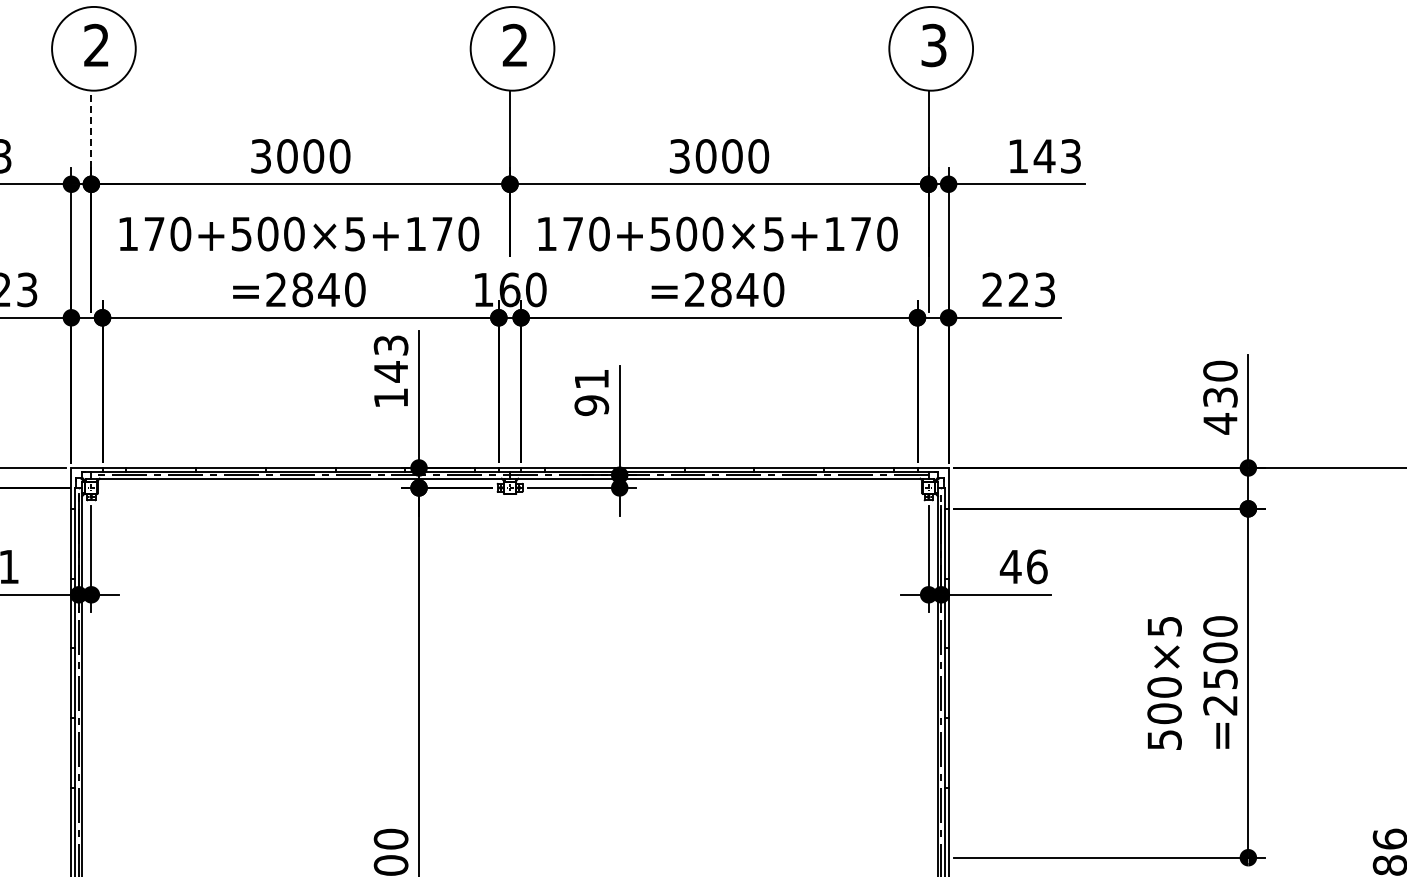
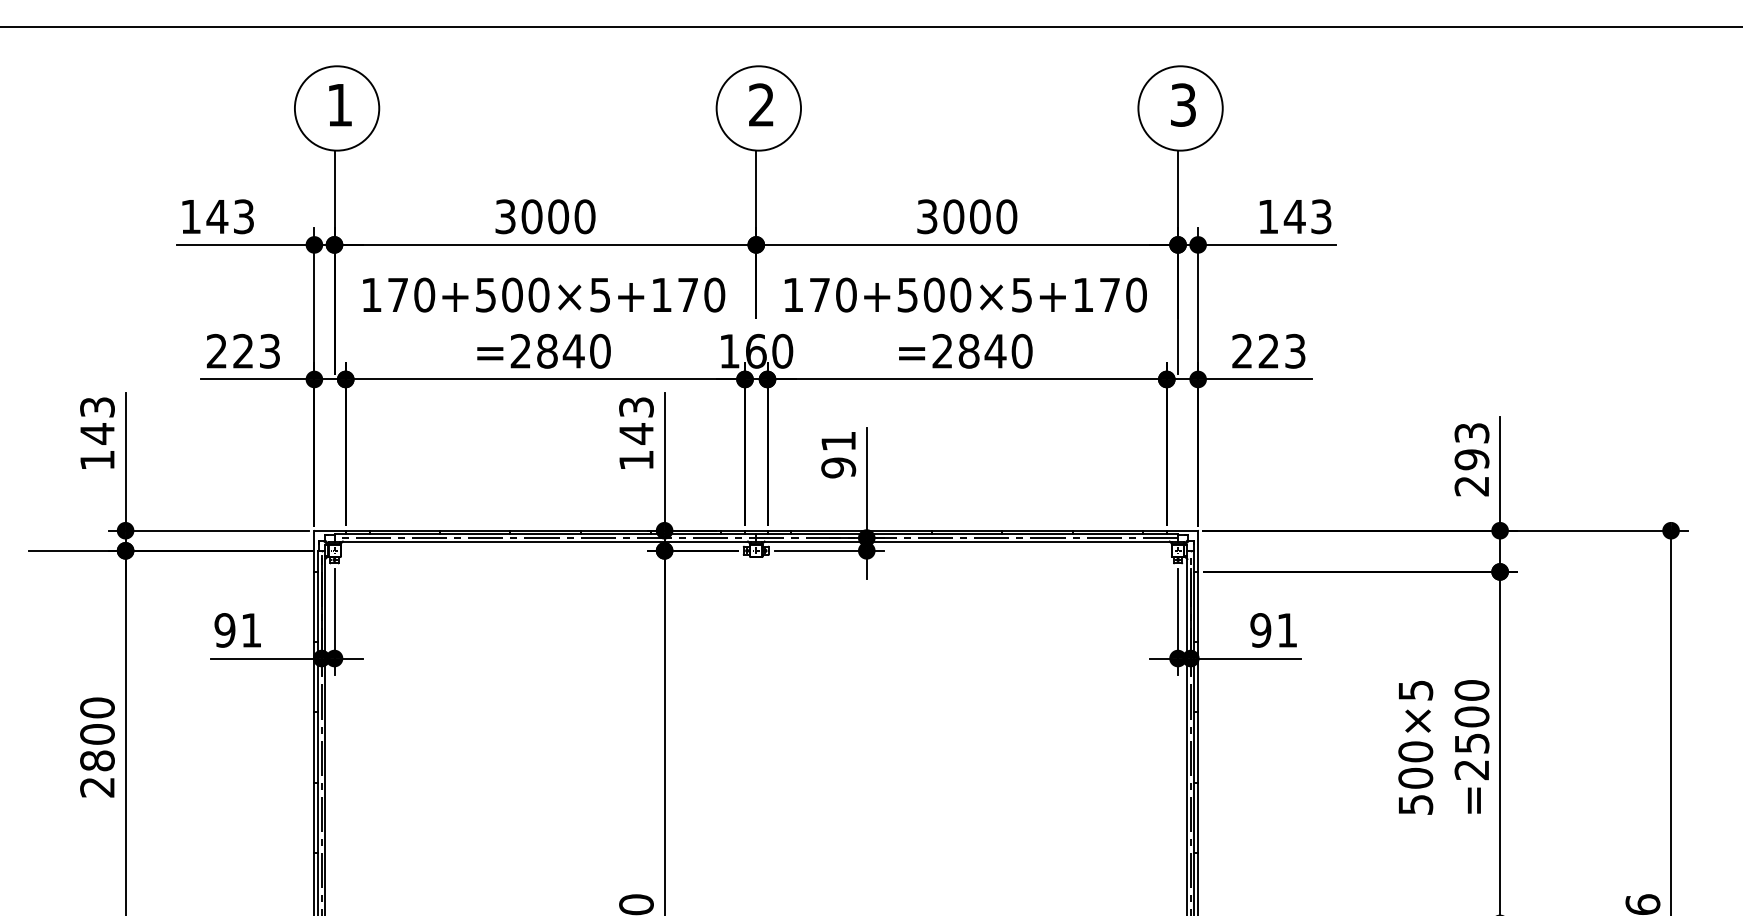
text: (96, 44) -> (339, 104), 2 -> 1
line: (91, 129) -> (334, 189), dashed -> solid
text: (1219, 397) -> (1471, 459), 430 -> 293
text: (1023, 566) -> (1273, 630), 46 -> 91

